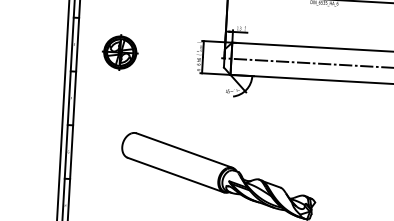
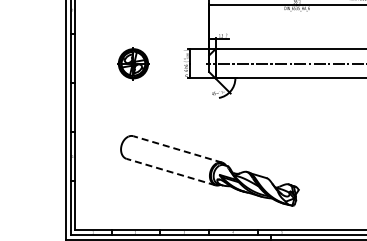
part: (120, 52) -> (133, 63), moved
line: (184, 150) -> (177, 149), solid -> dashed
line: (175, 174) -> (170, 171), solid -> dashed

